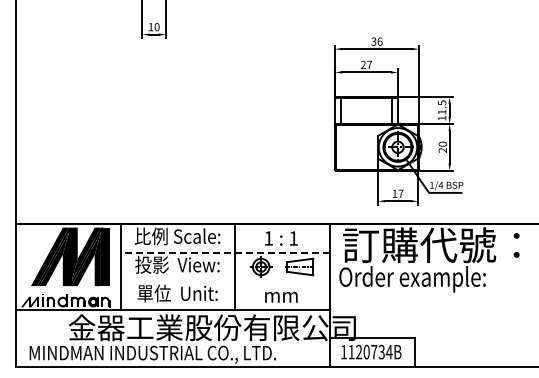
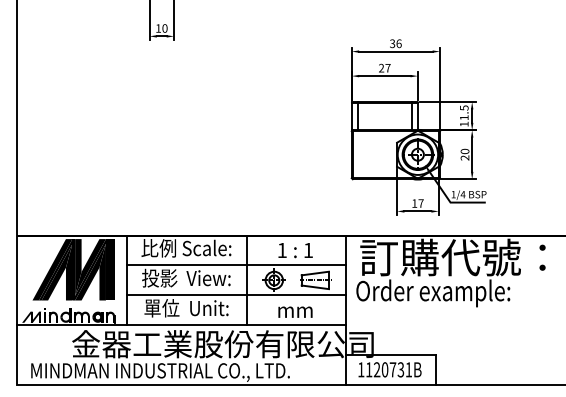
line: (225, 252) -> (236, 265), dashed -> solid
line: (224, 281) -> (235, 295), added
text: (389, 352) -> (409, 370), 1120734B -> 1120731B

